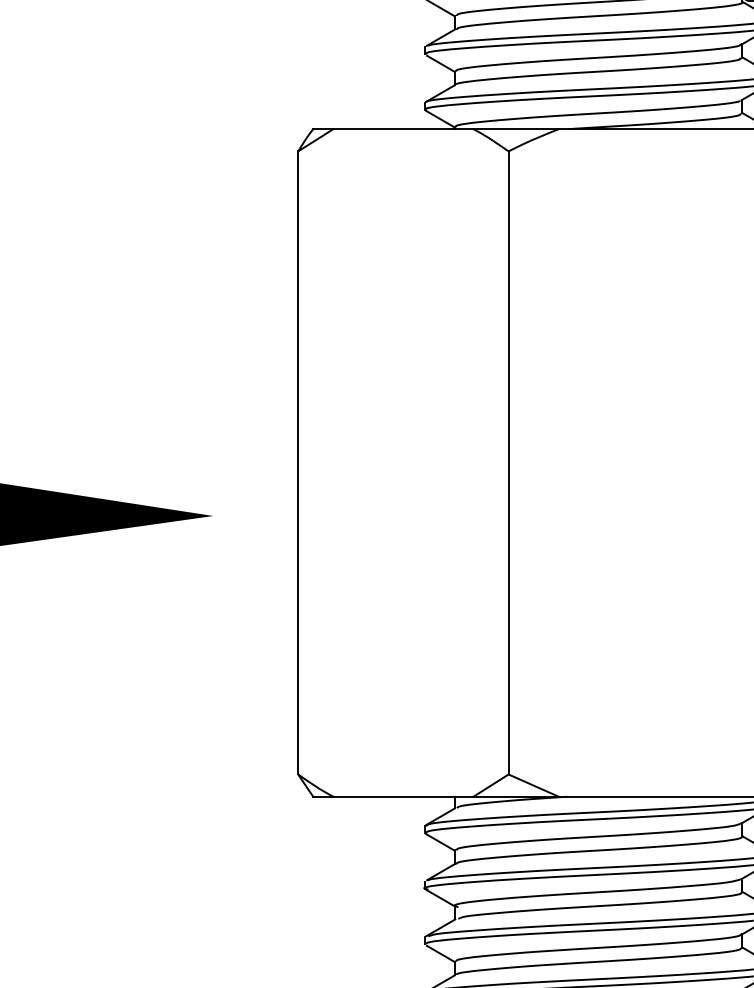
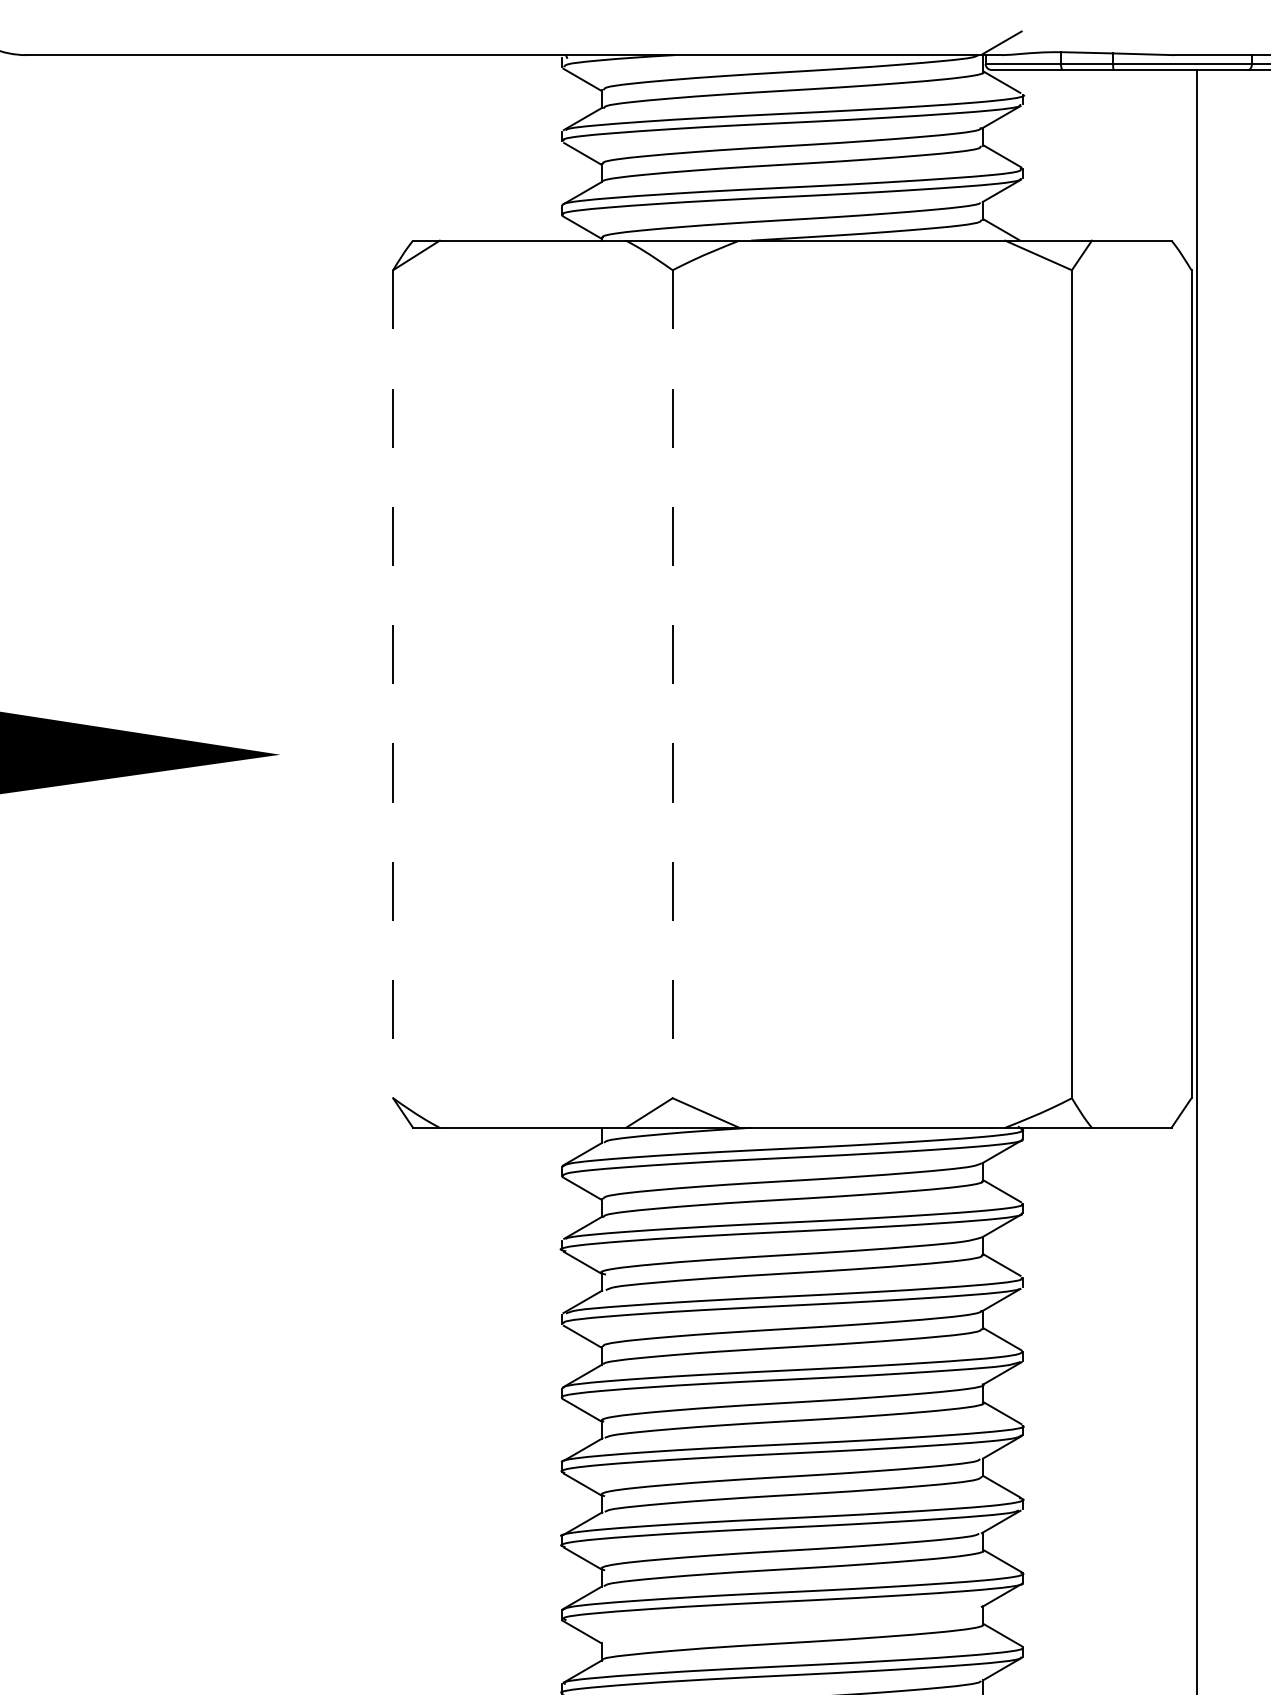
line: (298, 463) -> (393, 684), solid -> dashed
line: (508, 463) -> (672, 684), solid -> dashed

